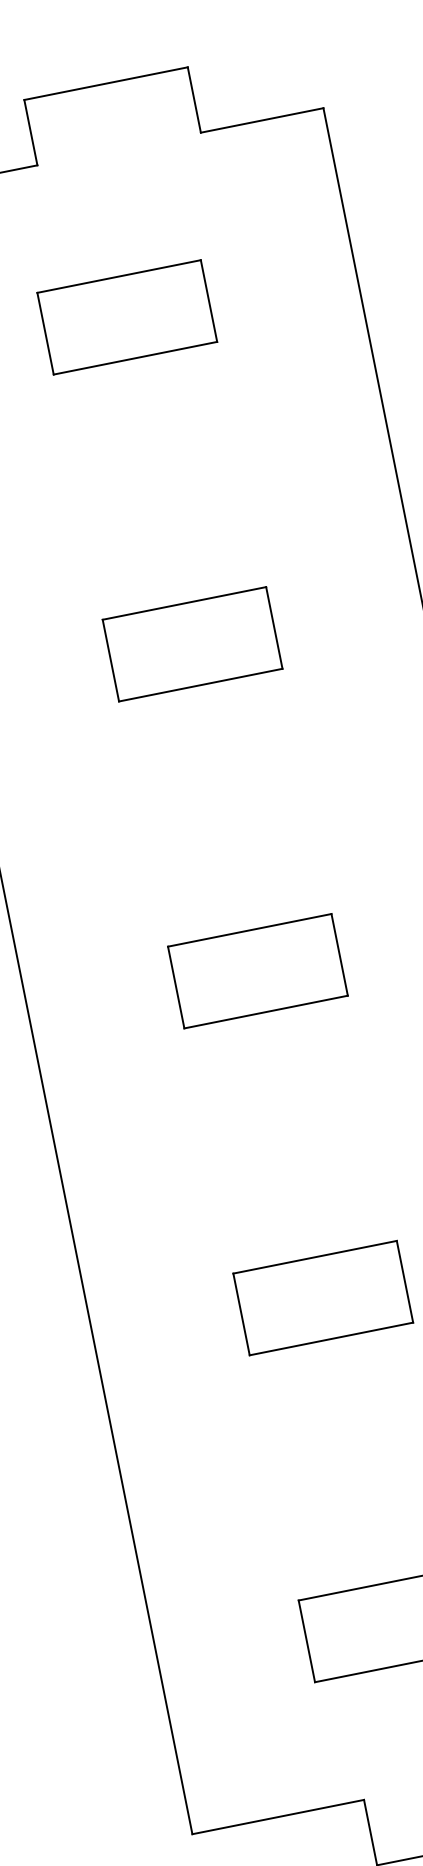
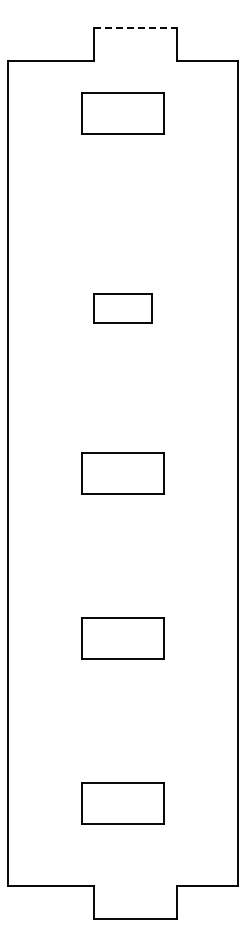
line: (106, 83) -> (135, 28), solid -> dashed
part: (126, 316) -> (122, 113), moved
part: (191, 644) -> (122, 308), size x0.7

